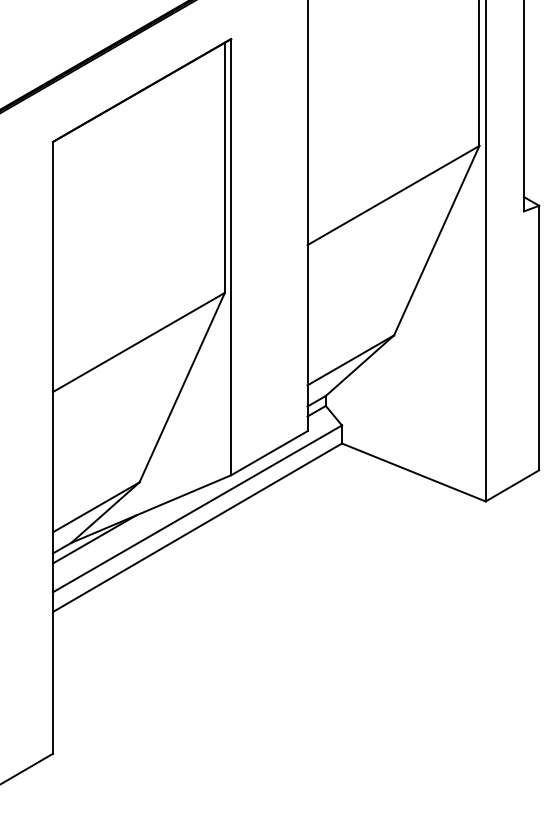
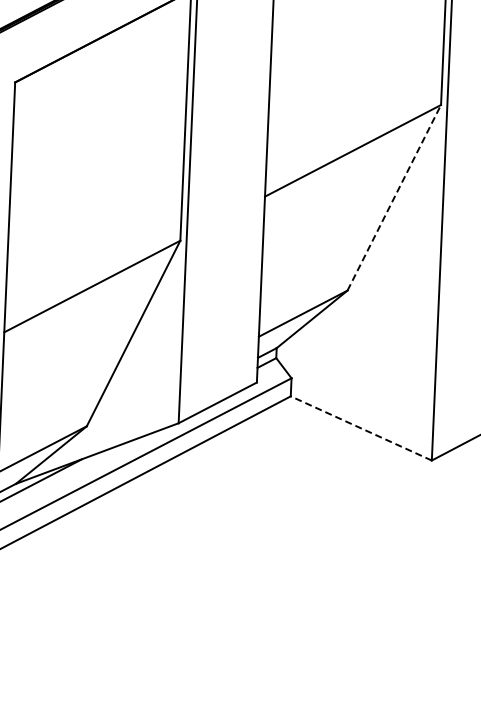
line: (436, 240) -> (394, 197), solid -> dashed
line: (413, 472) -> (360, 428), solid -> dashed

